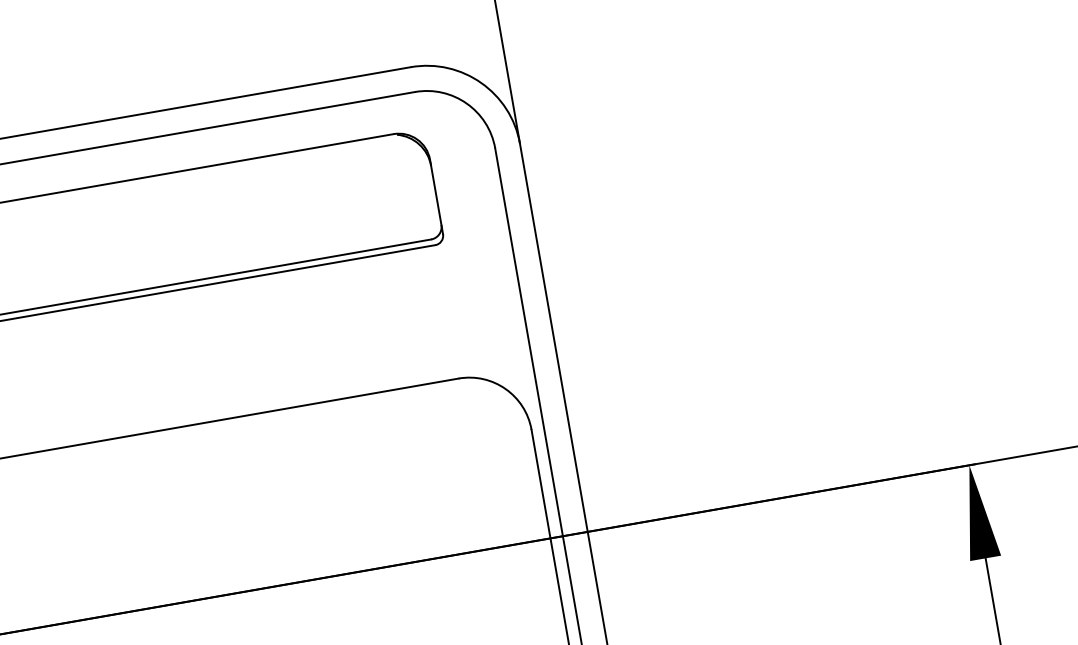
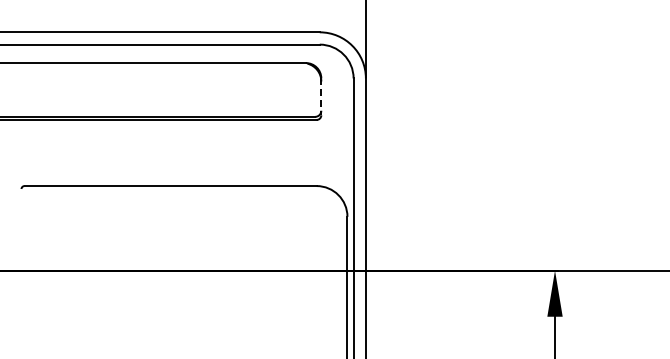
line: (437, 198) -> (321, 97), solid -> dashed

